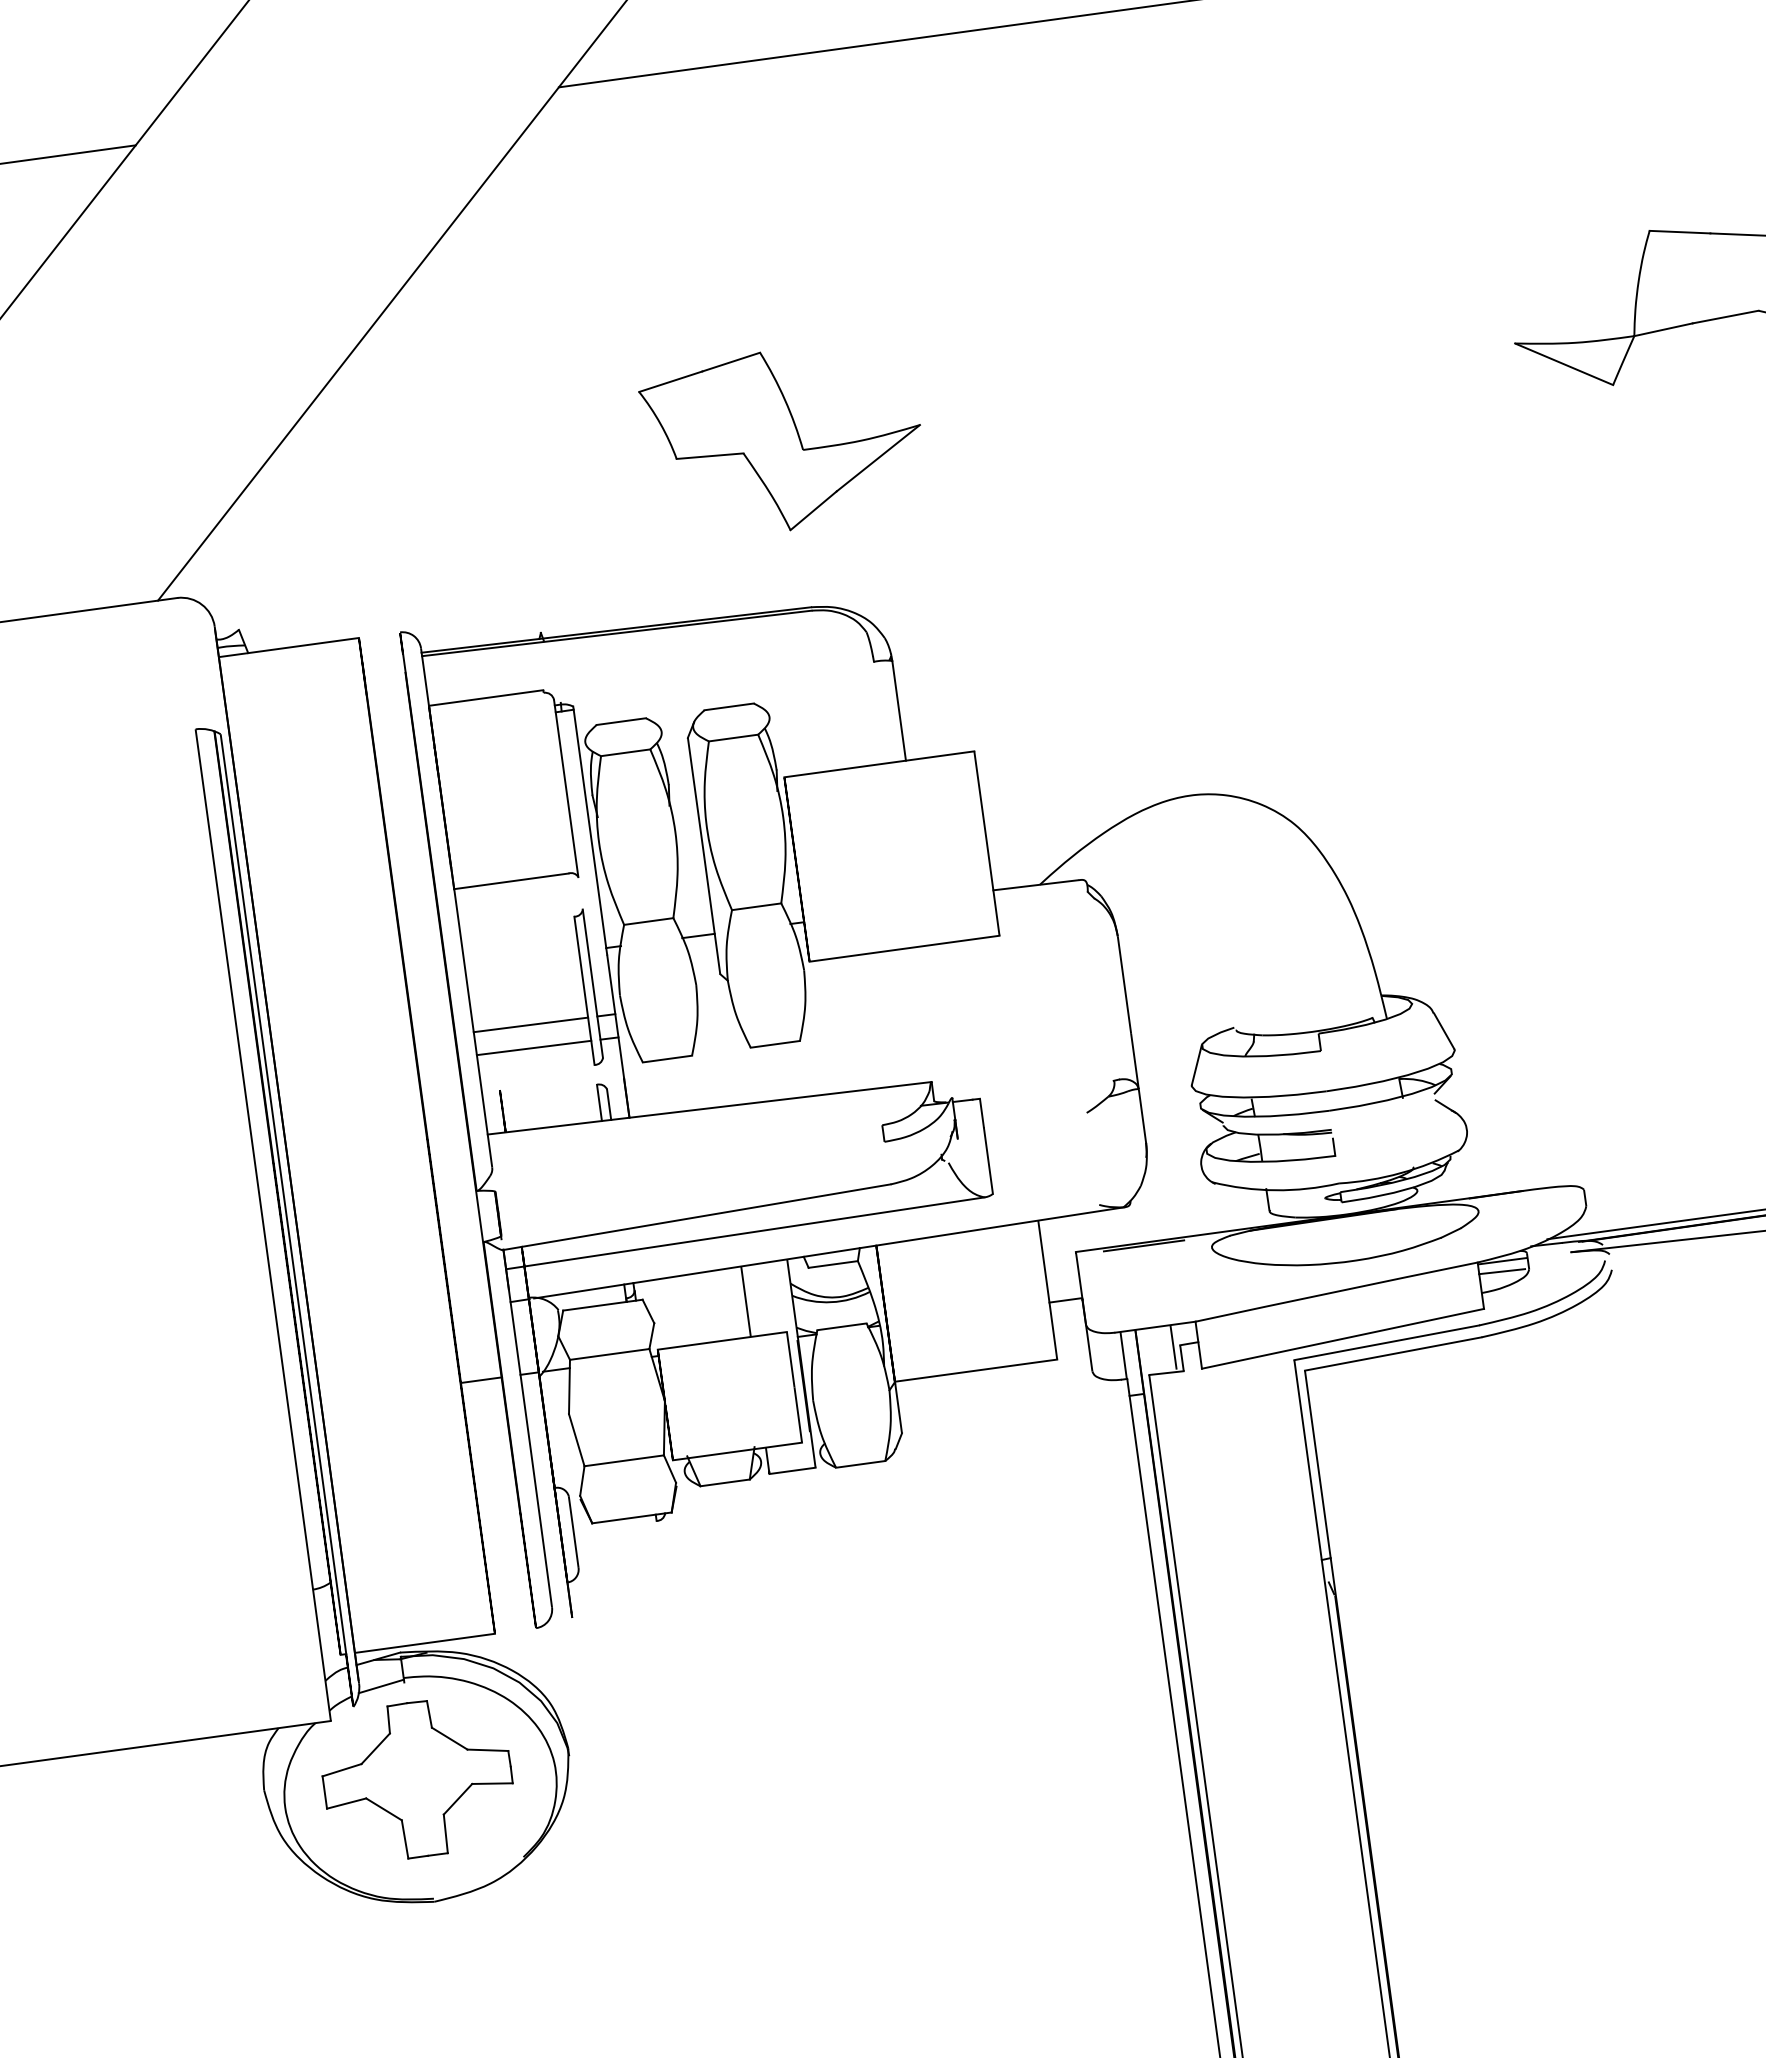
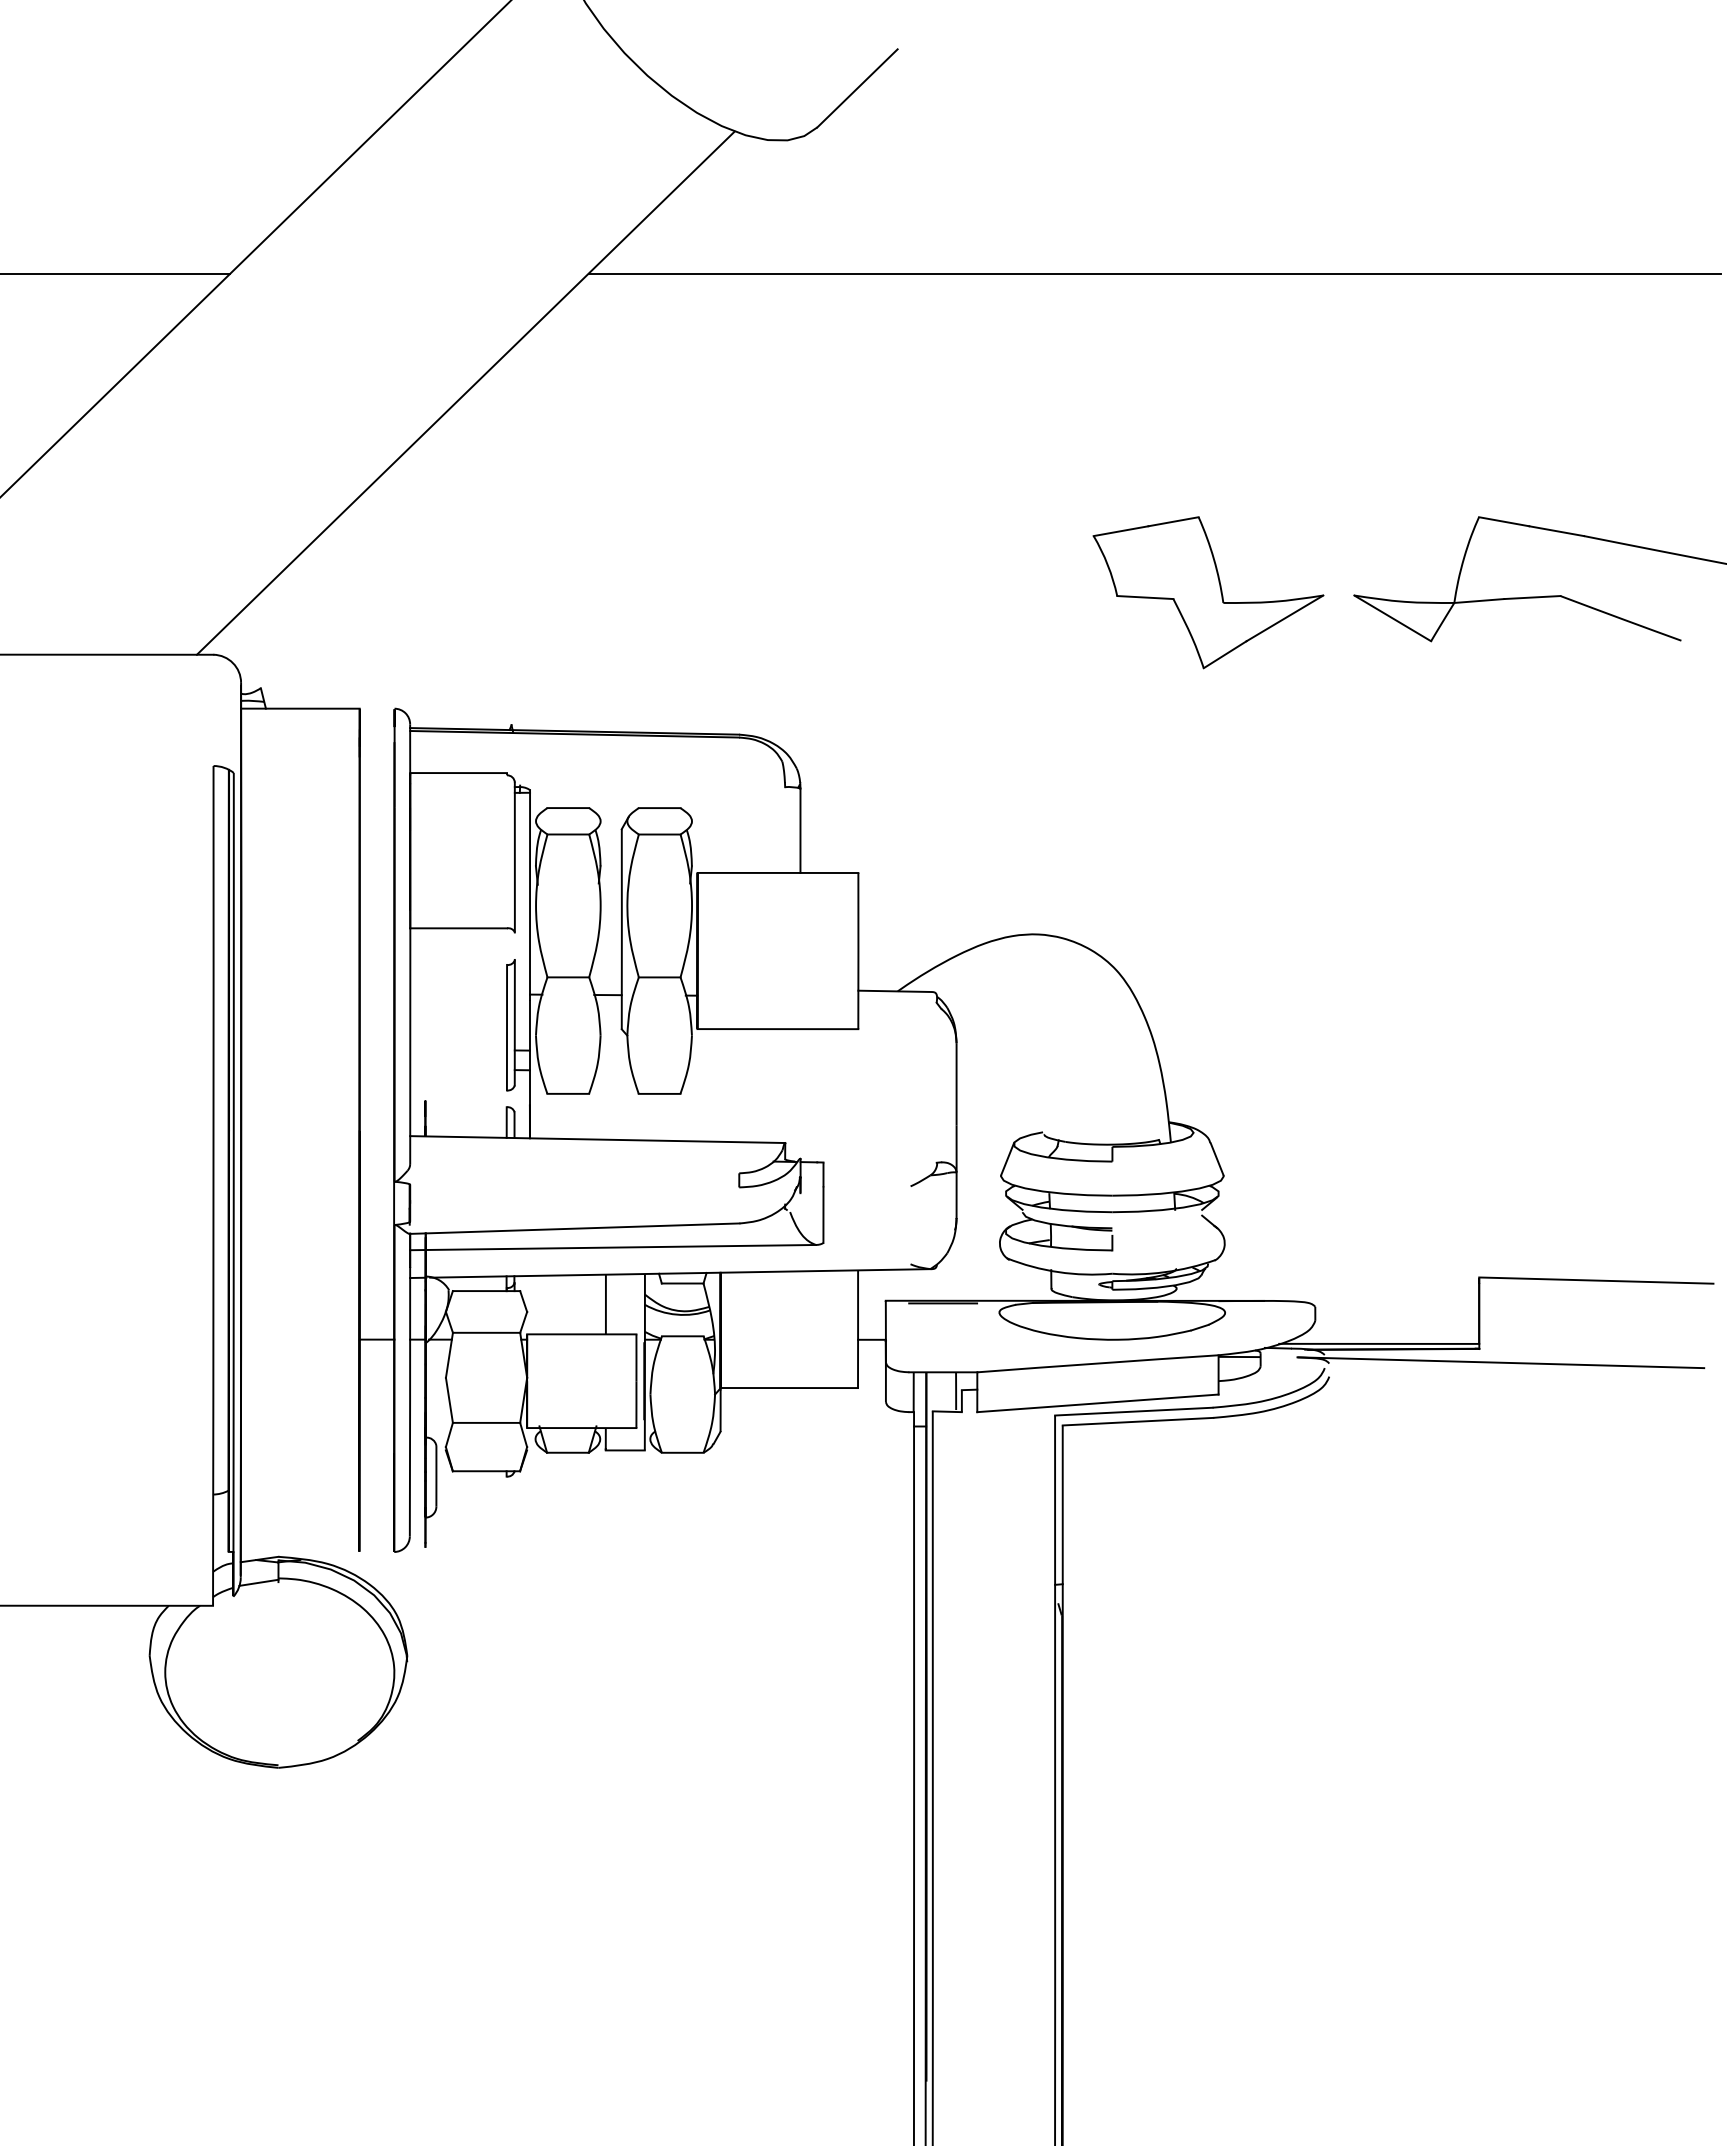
part: (783, 440) -> (1208, 592), moved
line: (530, 1024) -> (458, 1049), removed
line: (533, 1048) -> (458, 1069), removed
line: (1501, 1271) -> (1237, 1365), removed
line: (424, 1642) -> (299, 1551), removed
part: (417, 1778) -> (278, 1663), removed

